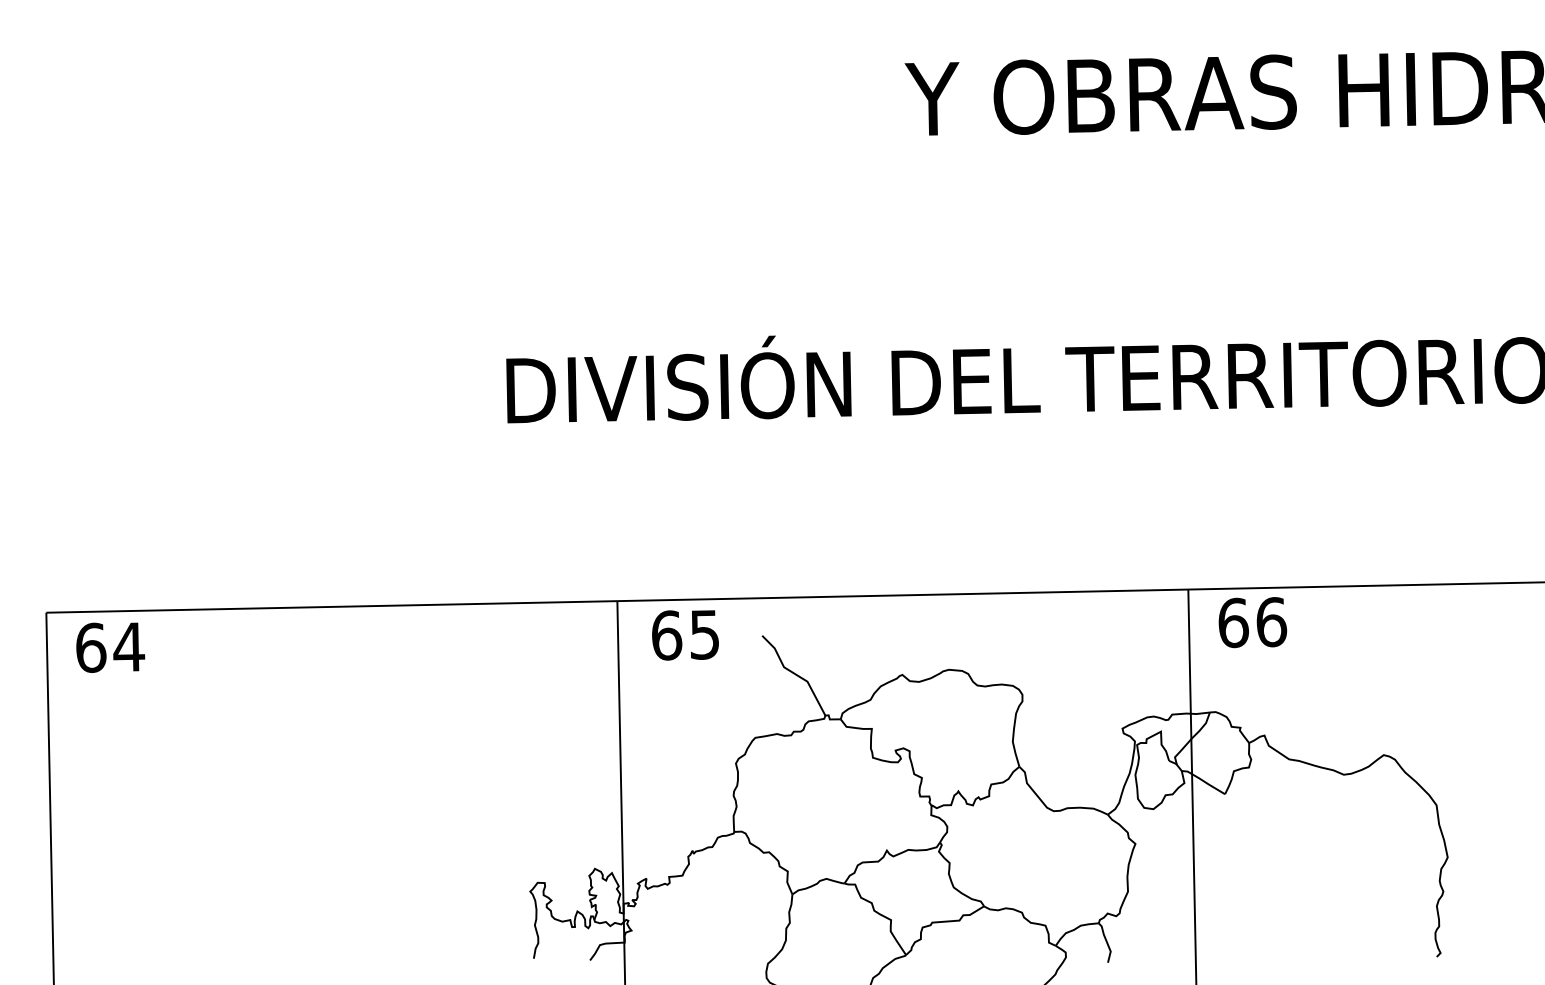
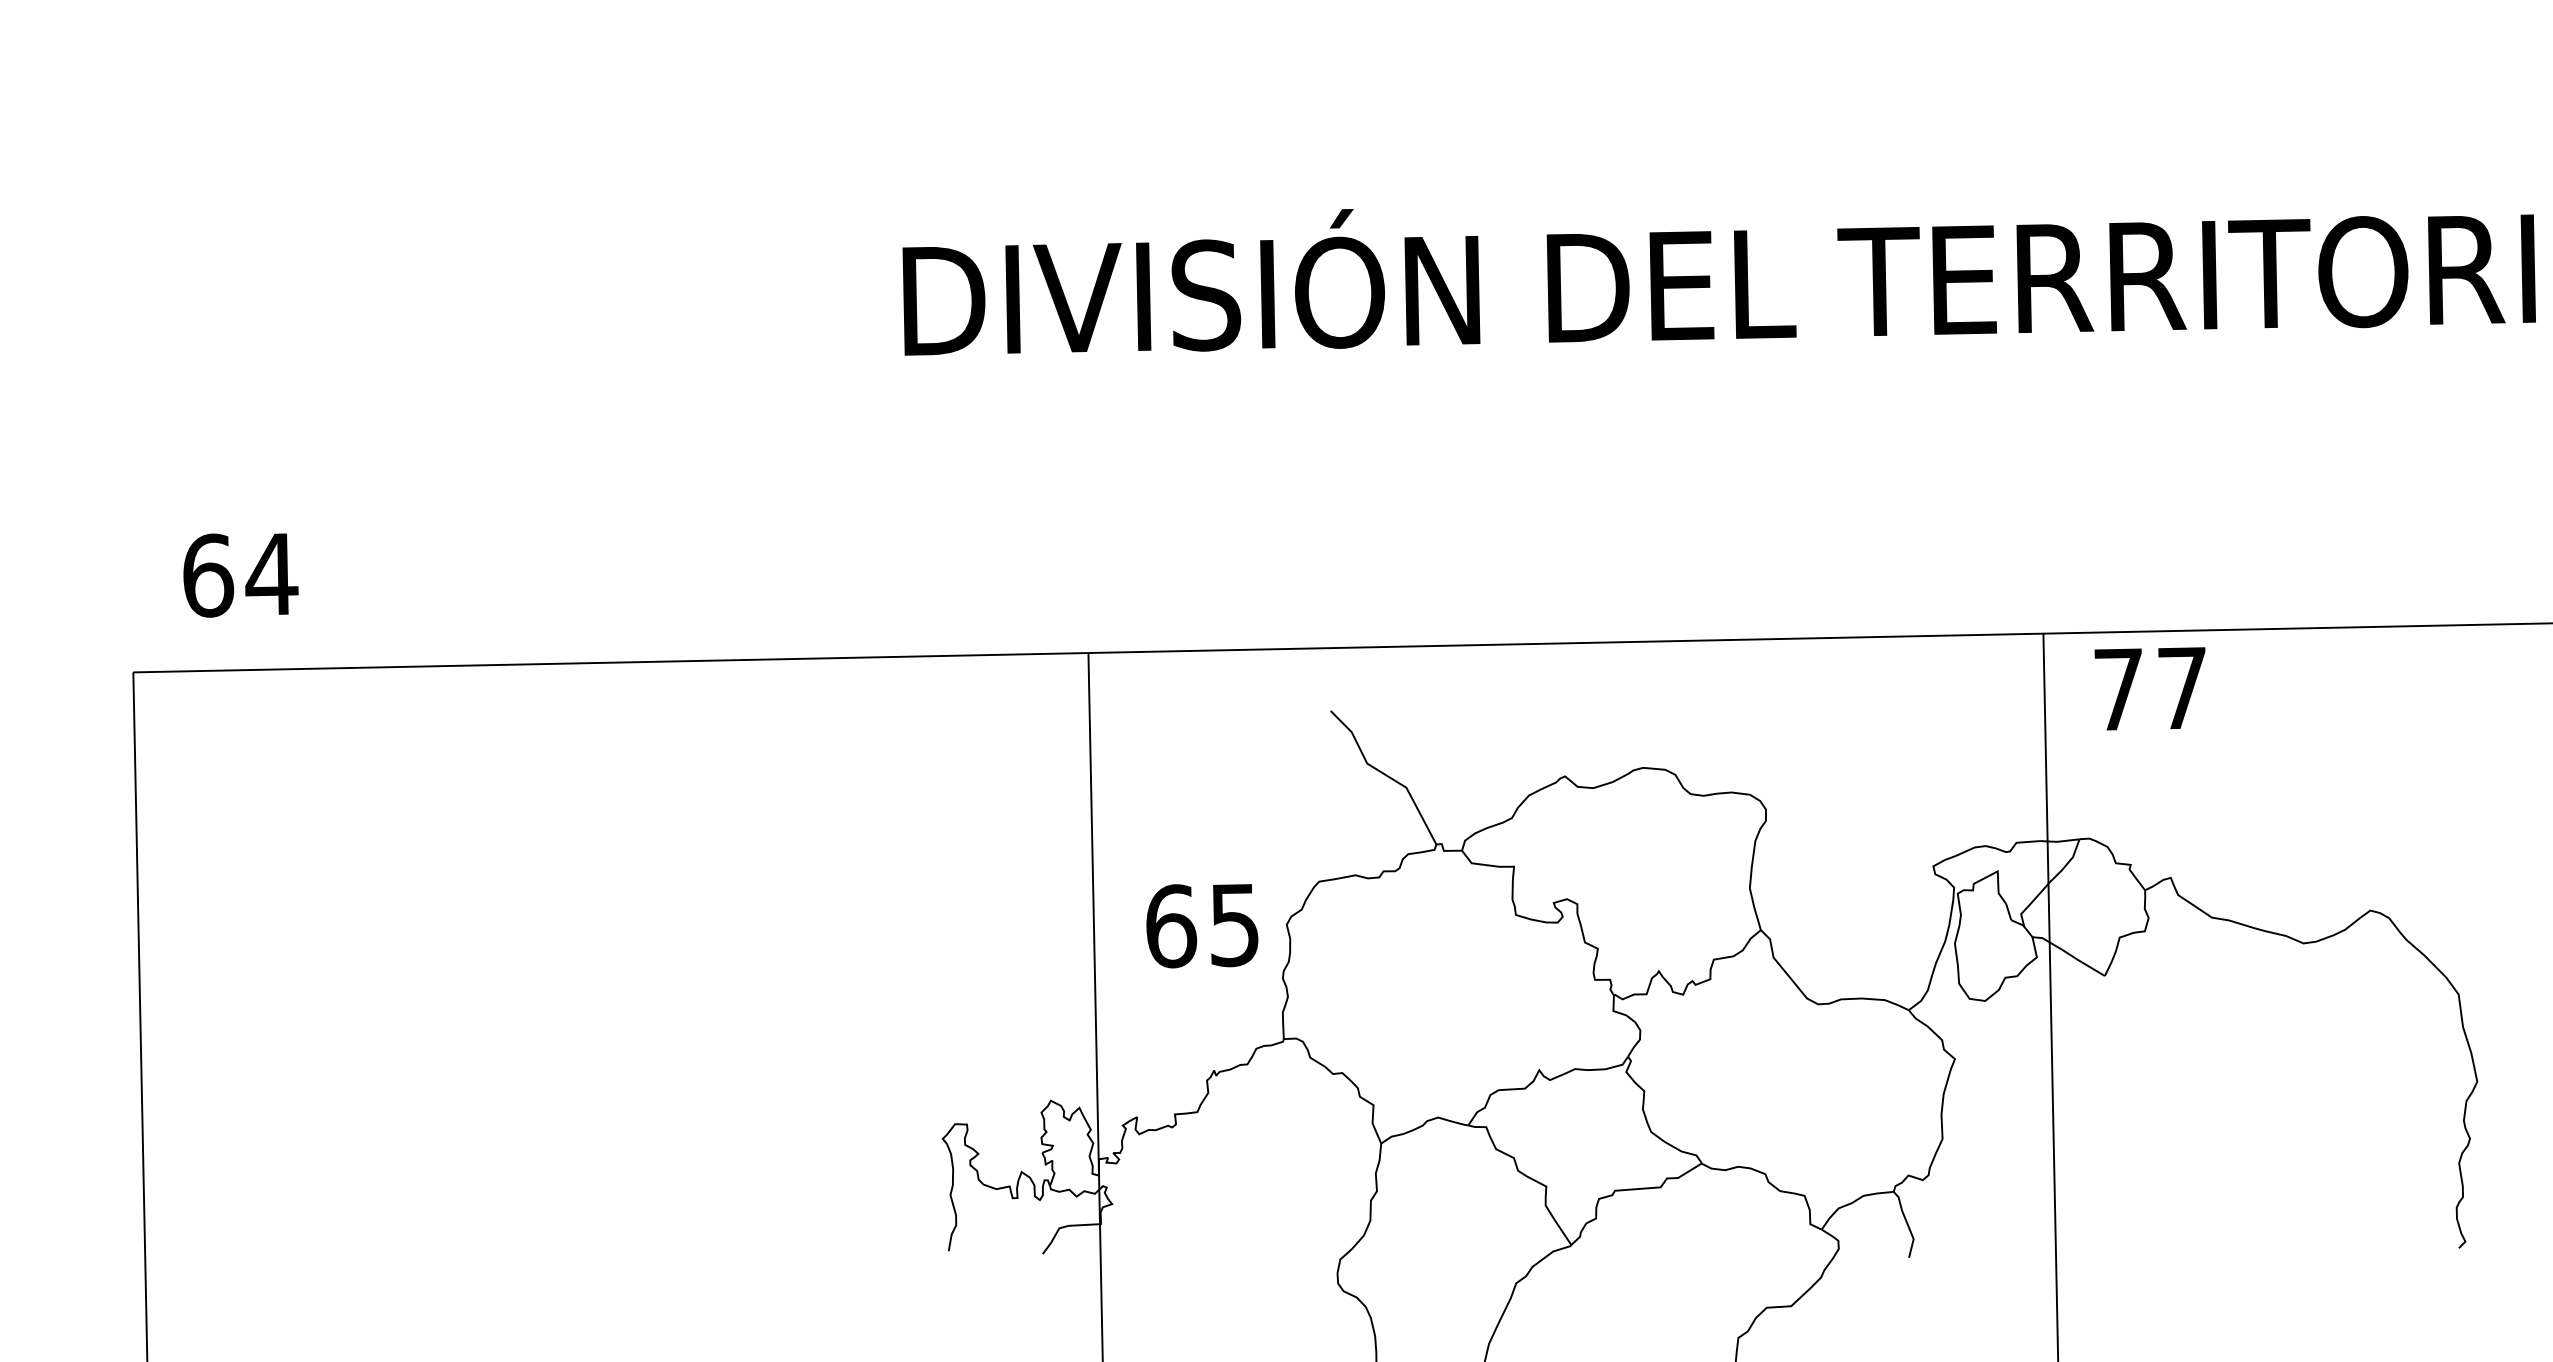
text: (1252, 622) -> (2150, 688), 66 -> 77
text: (685, 635) -> (1202, 926), moved
text: (110, 647) -> (240, 575), moved

